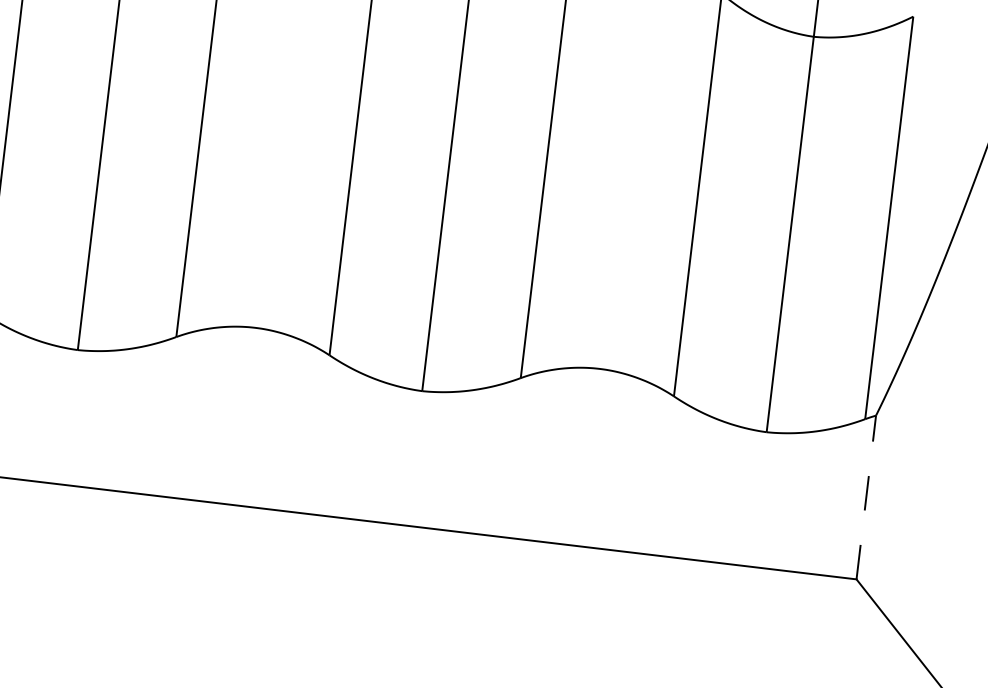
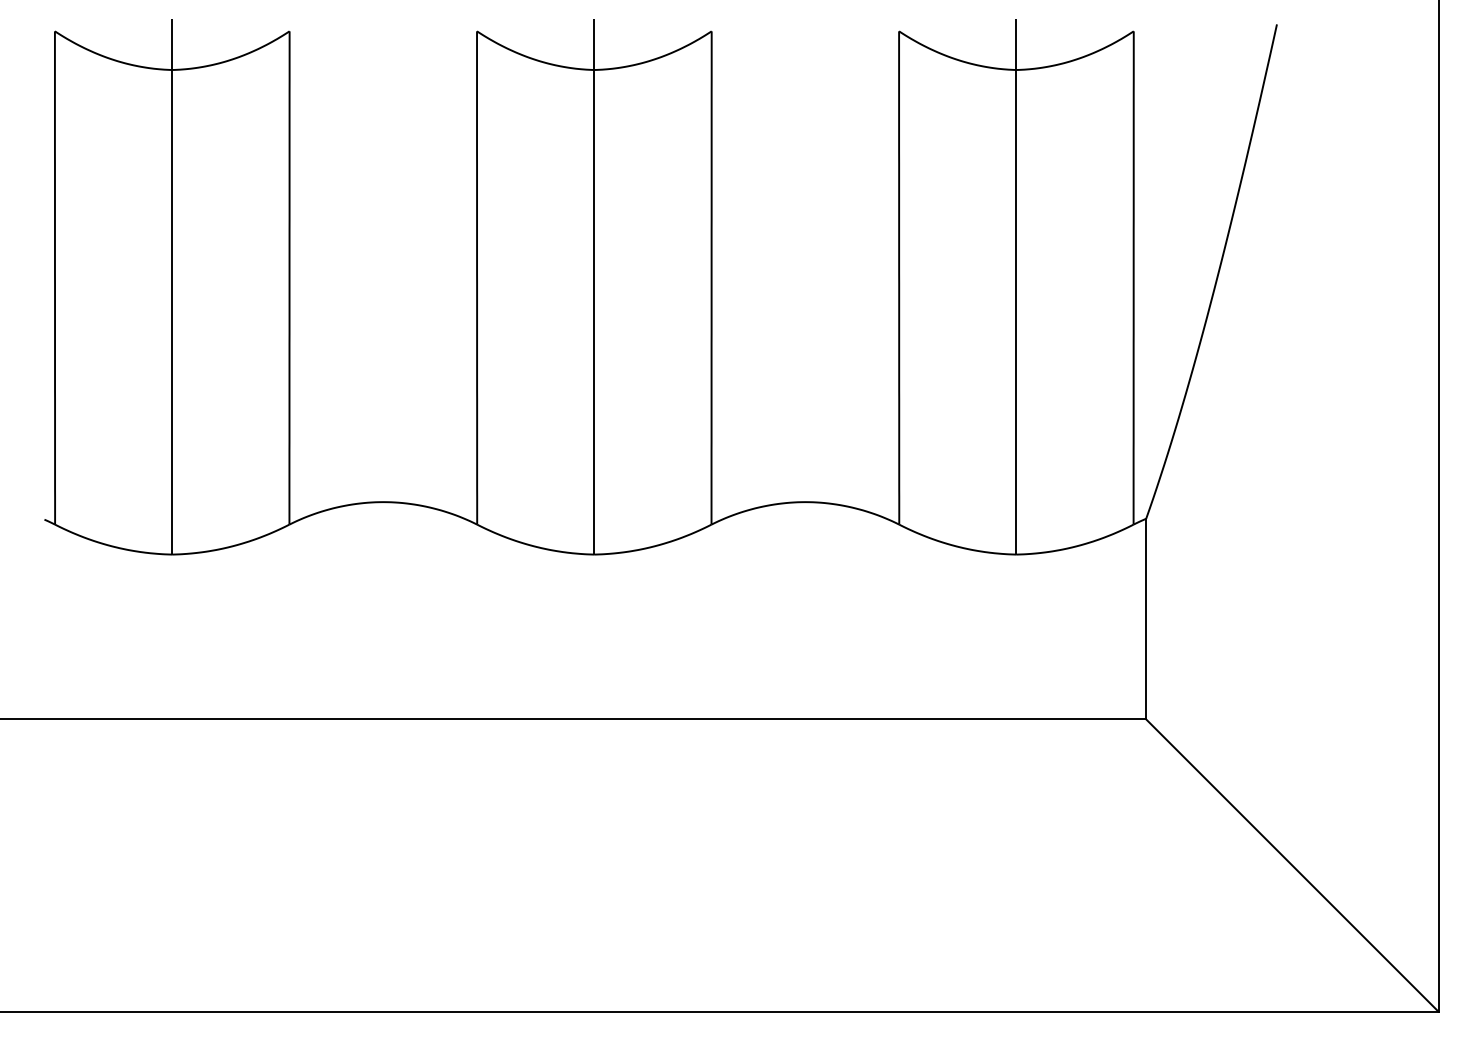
line: (866, 497) -> (1146, 618), dashed -> solid

